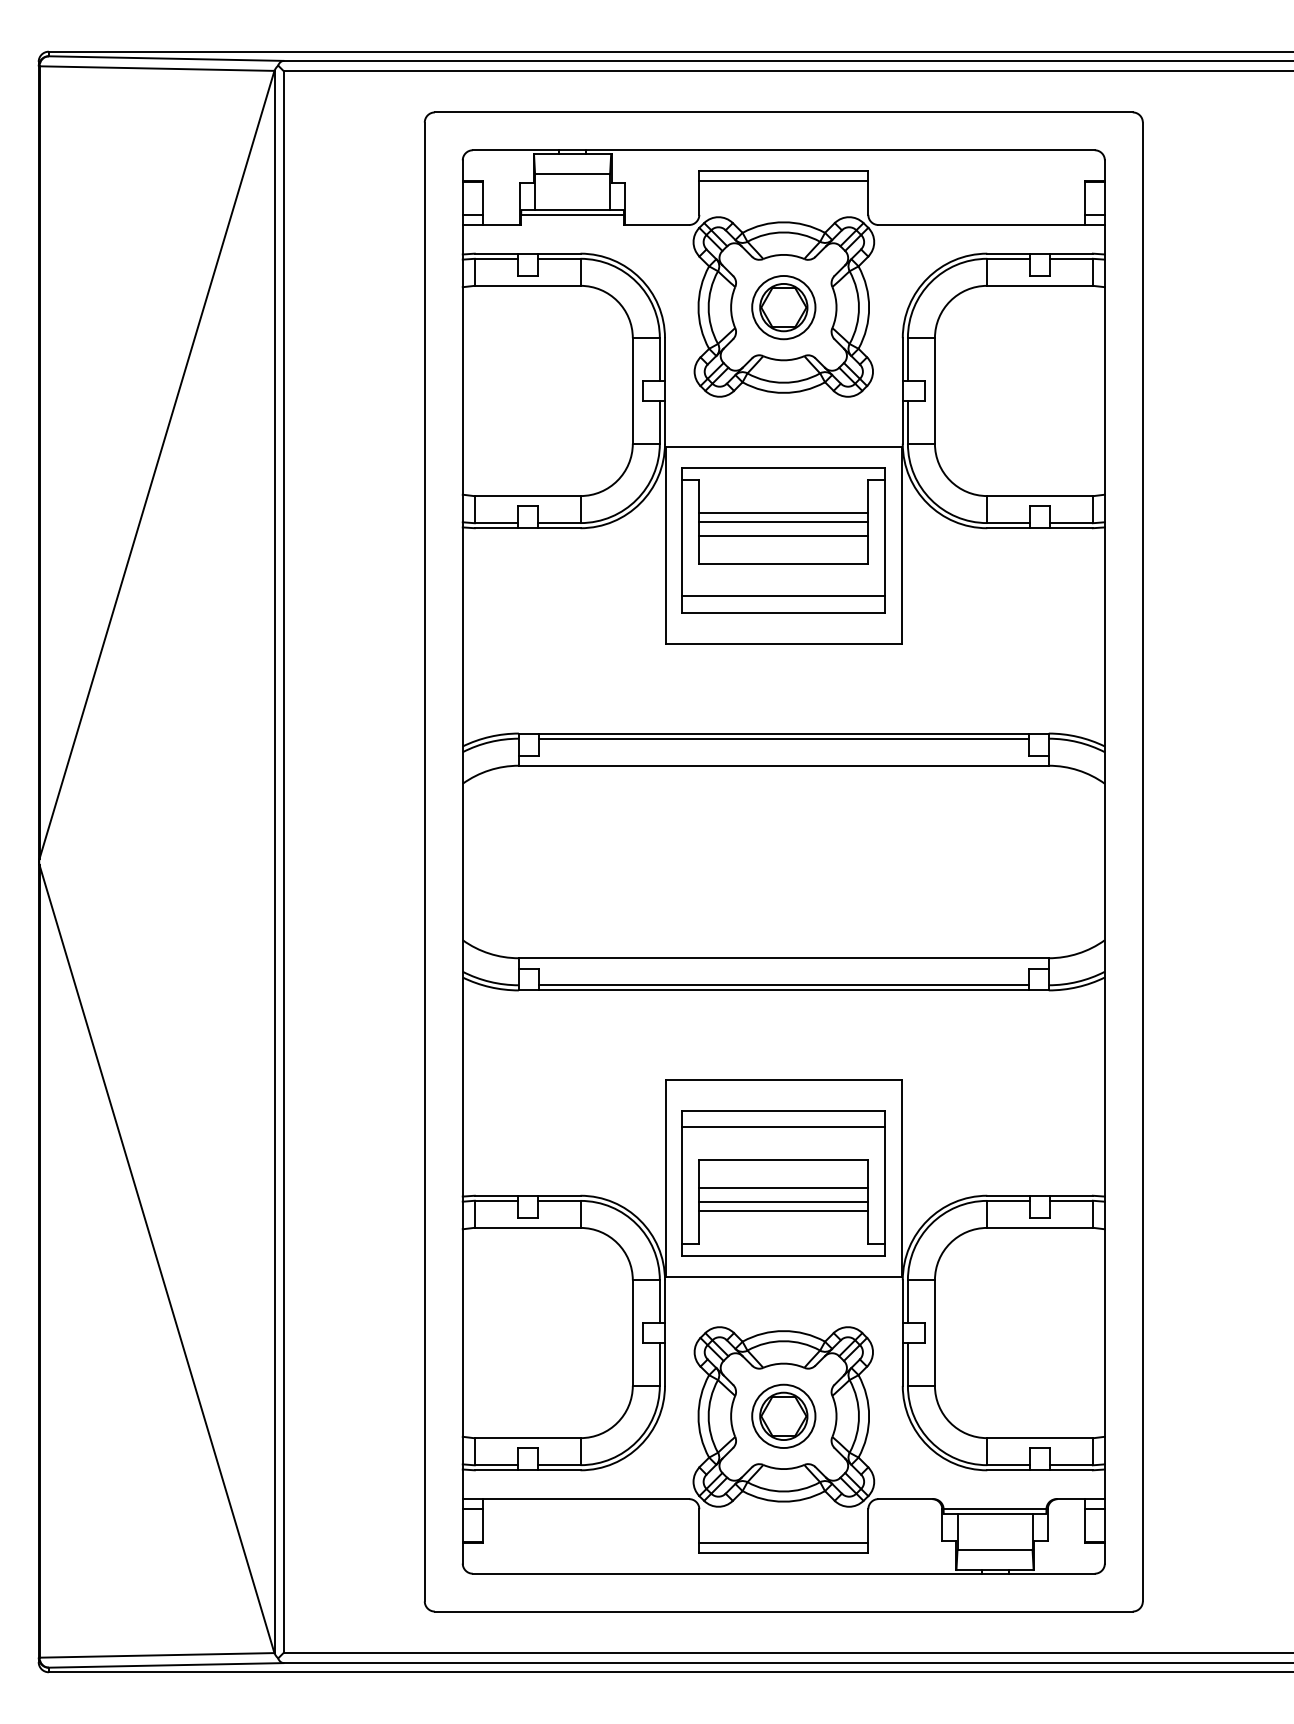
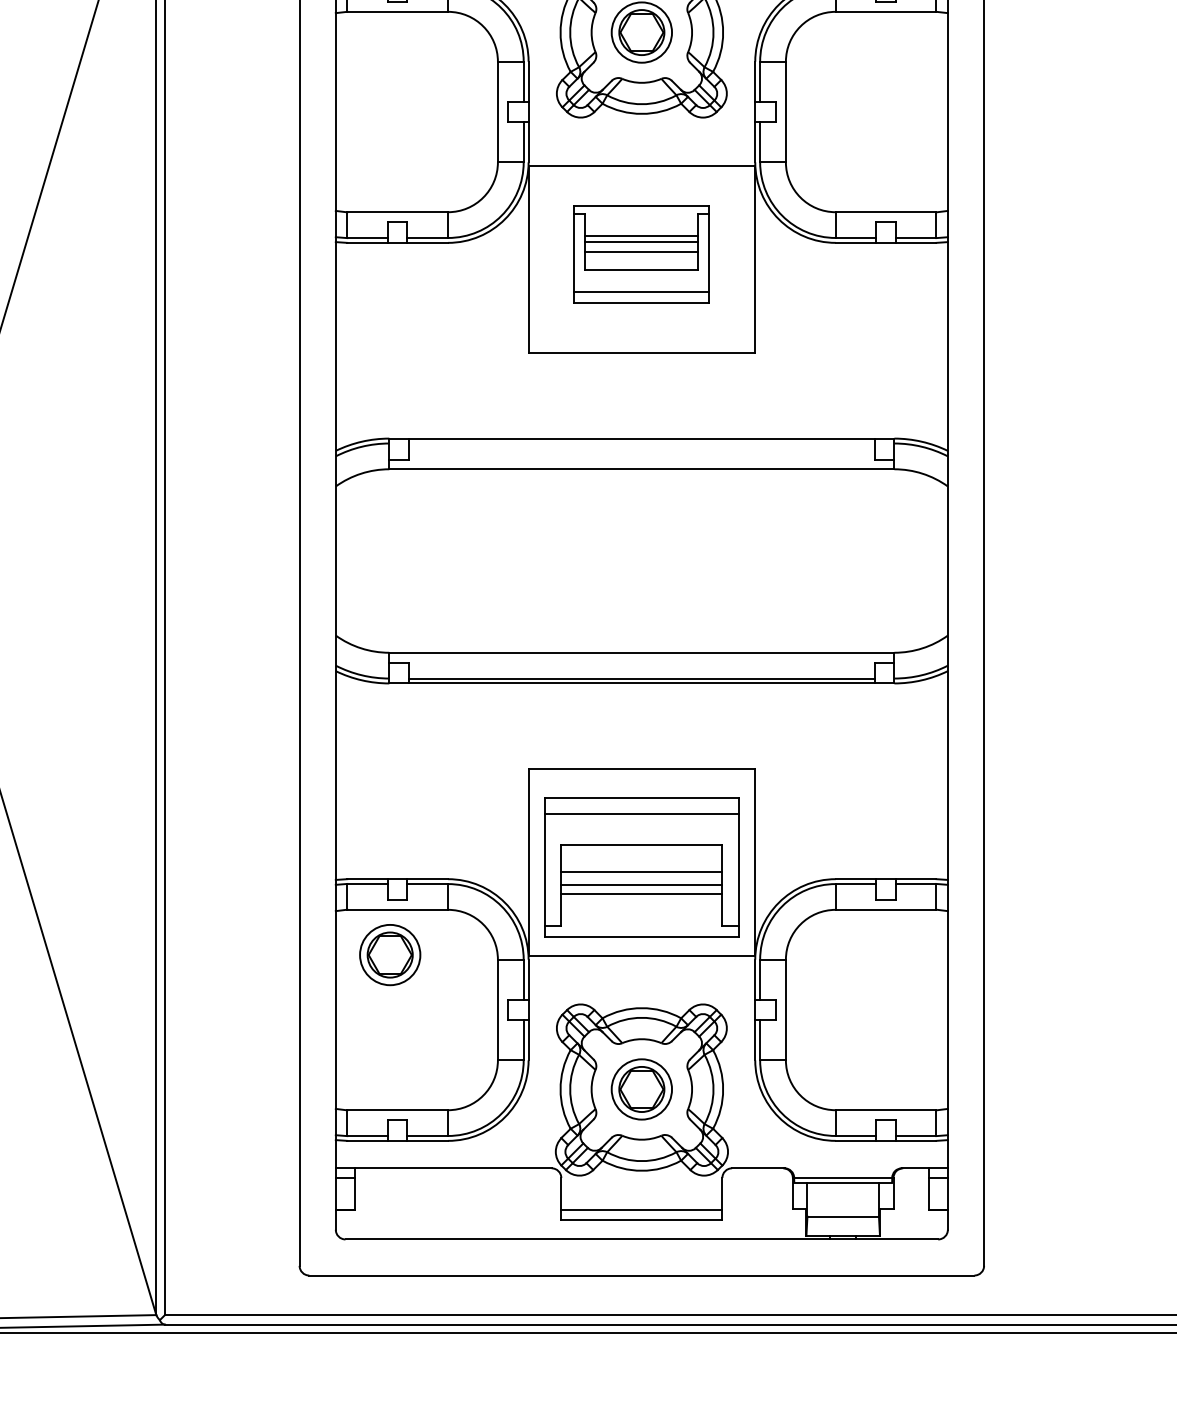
part: (783, 540) -> (641, 254), size x0.7
line: (783, 738) -> (641, 443), removed
part: (519, 1274) -> (389, 954), added

